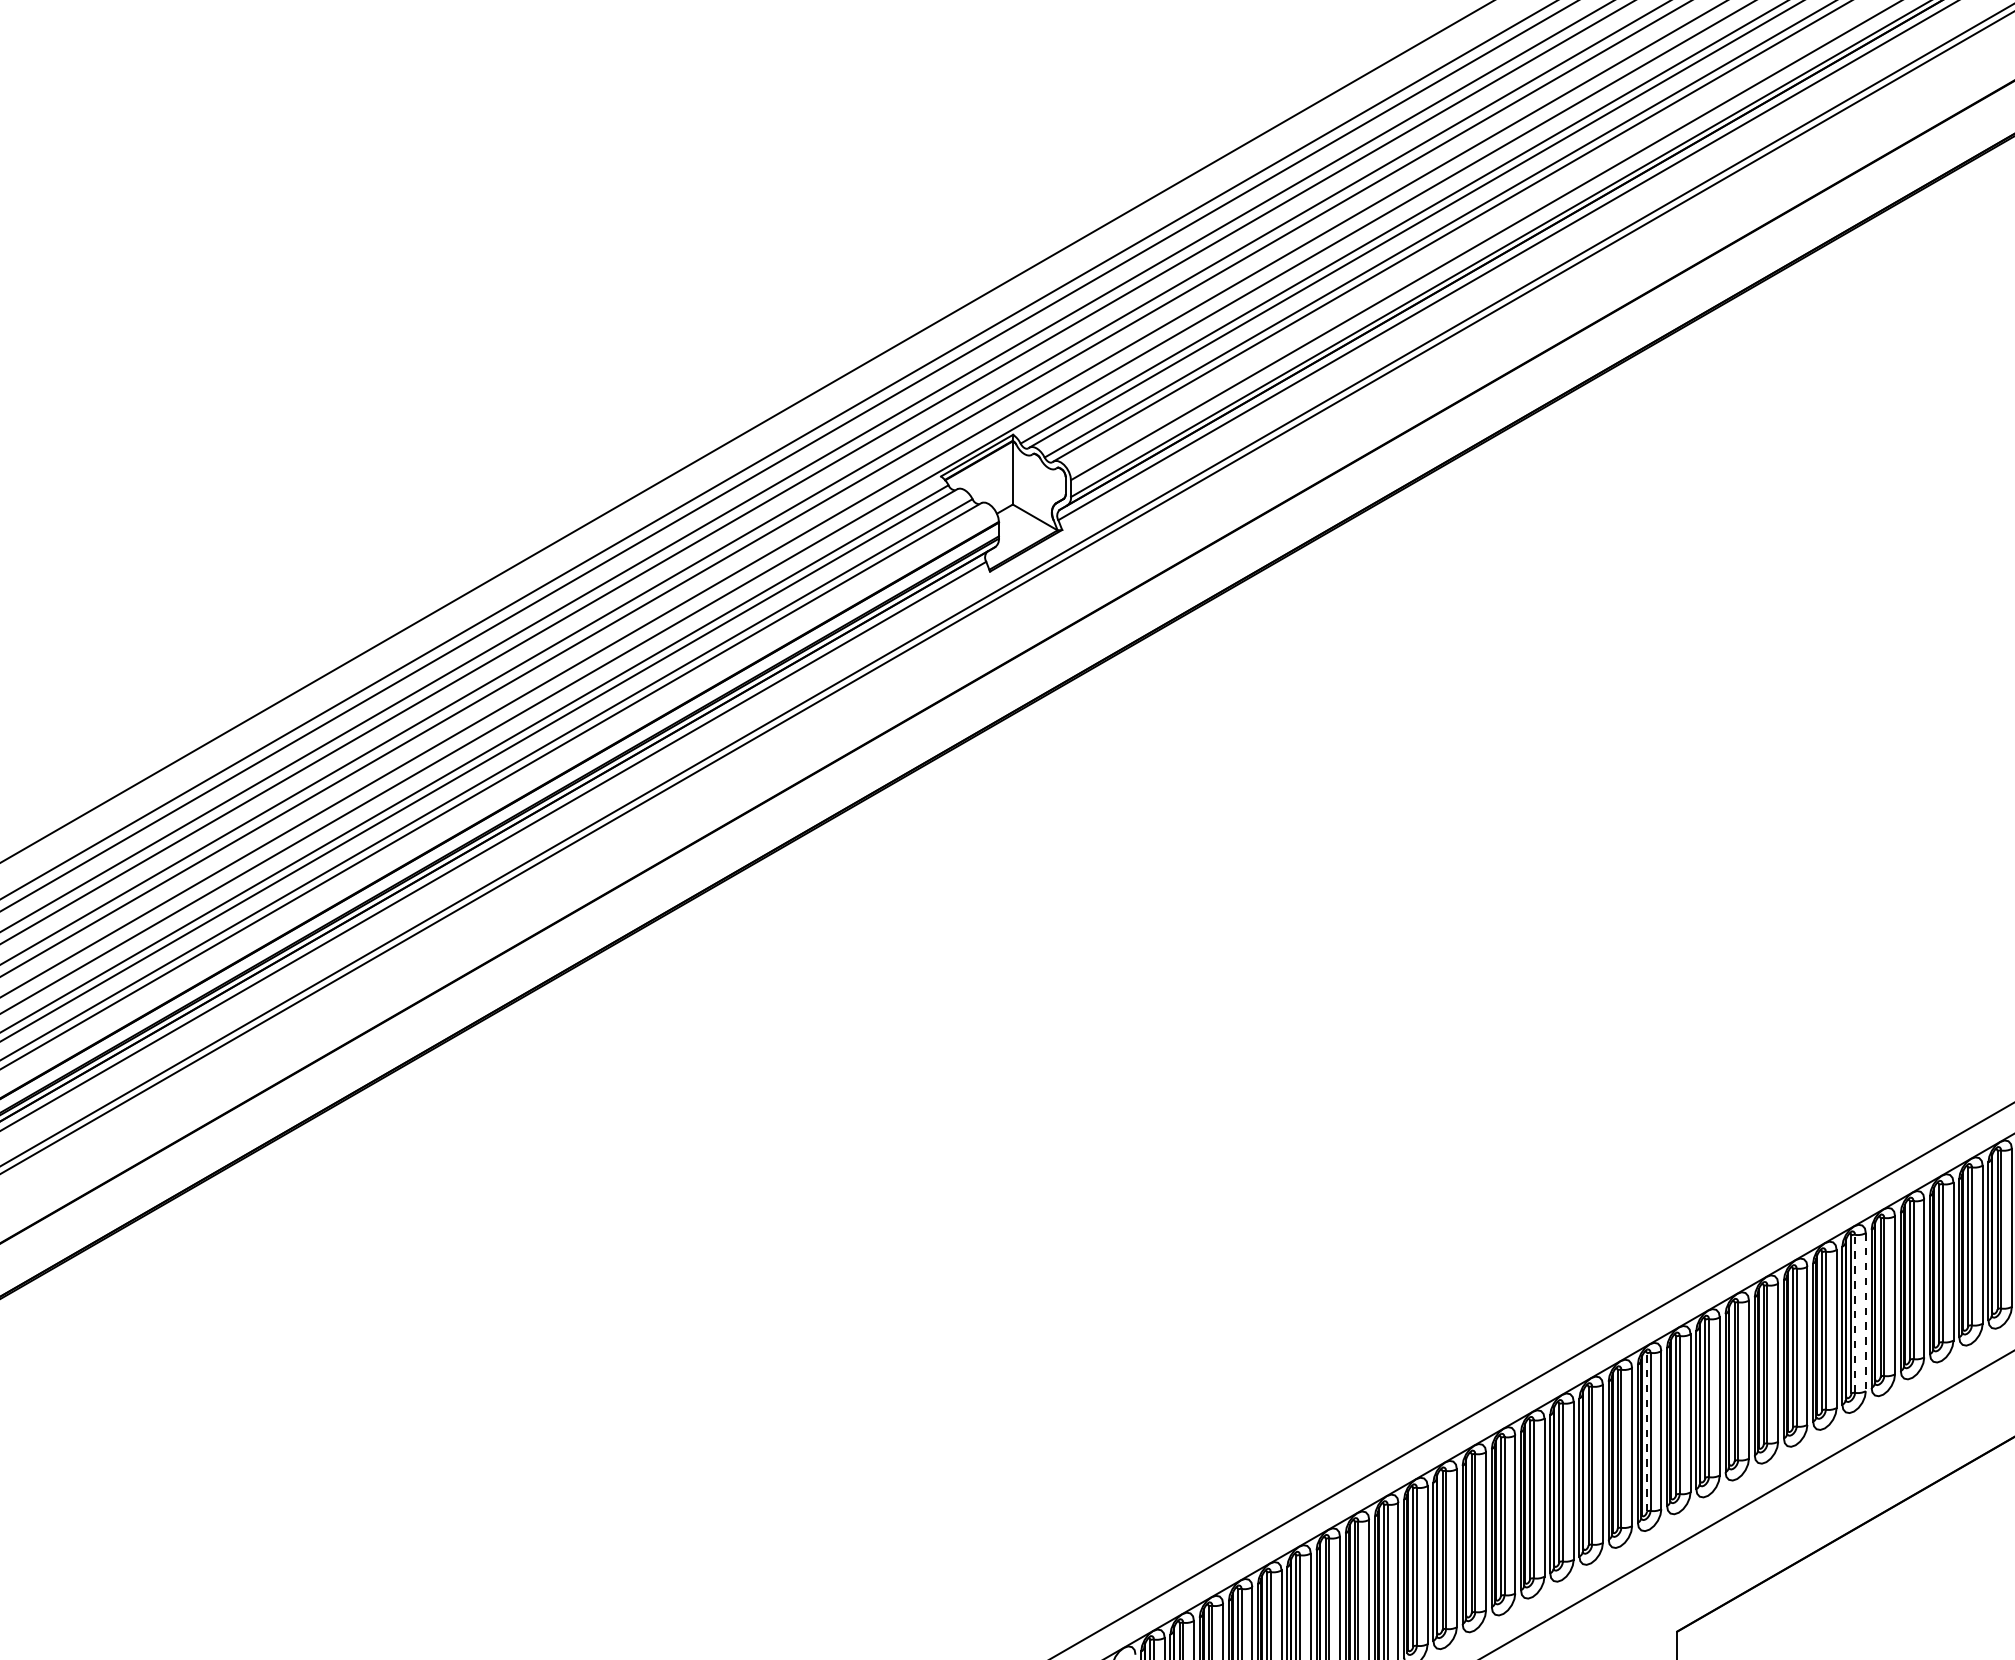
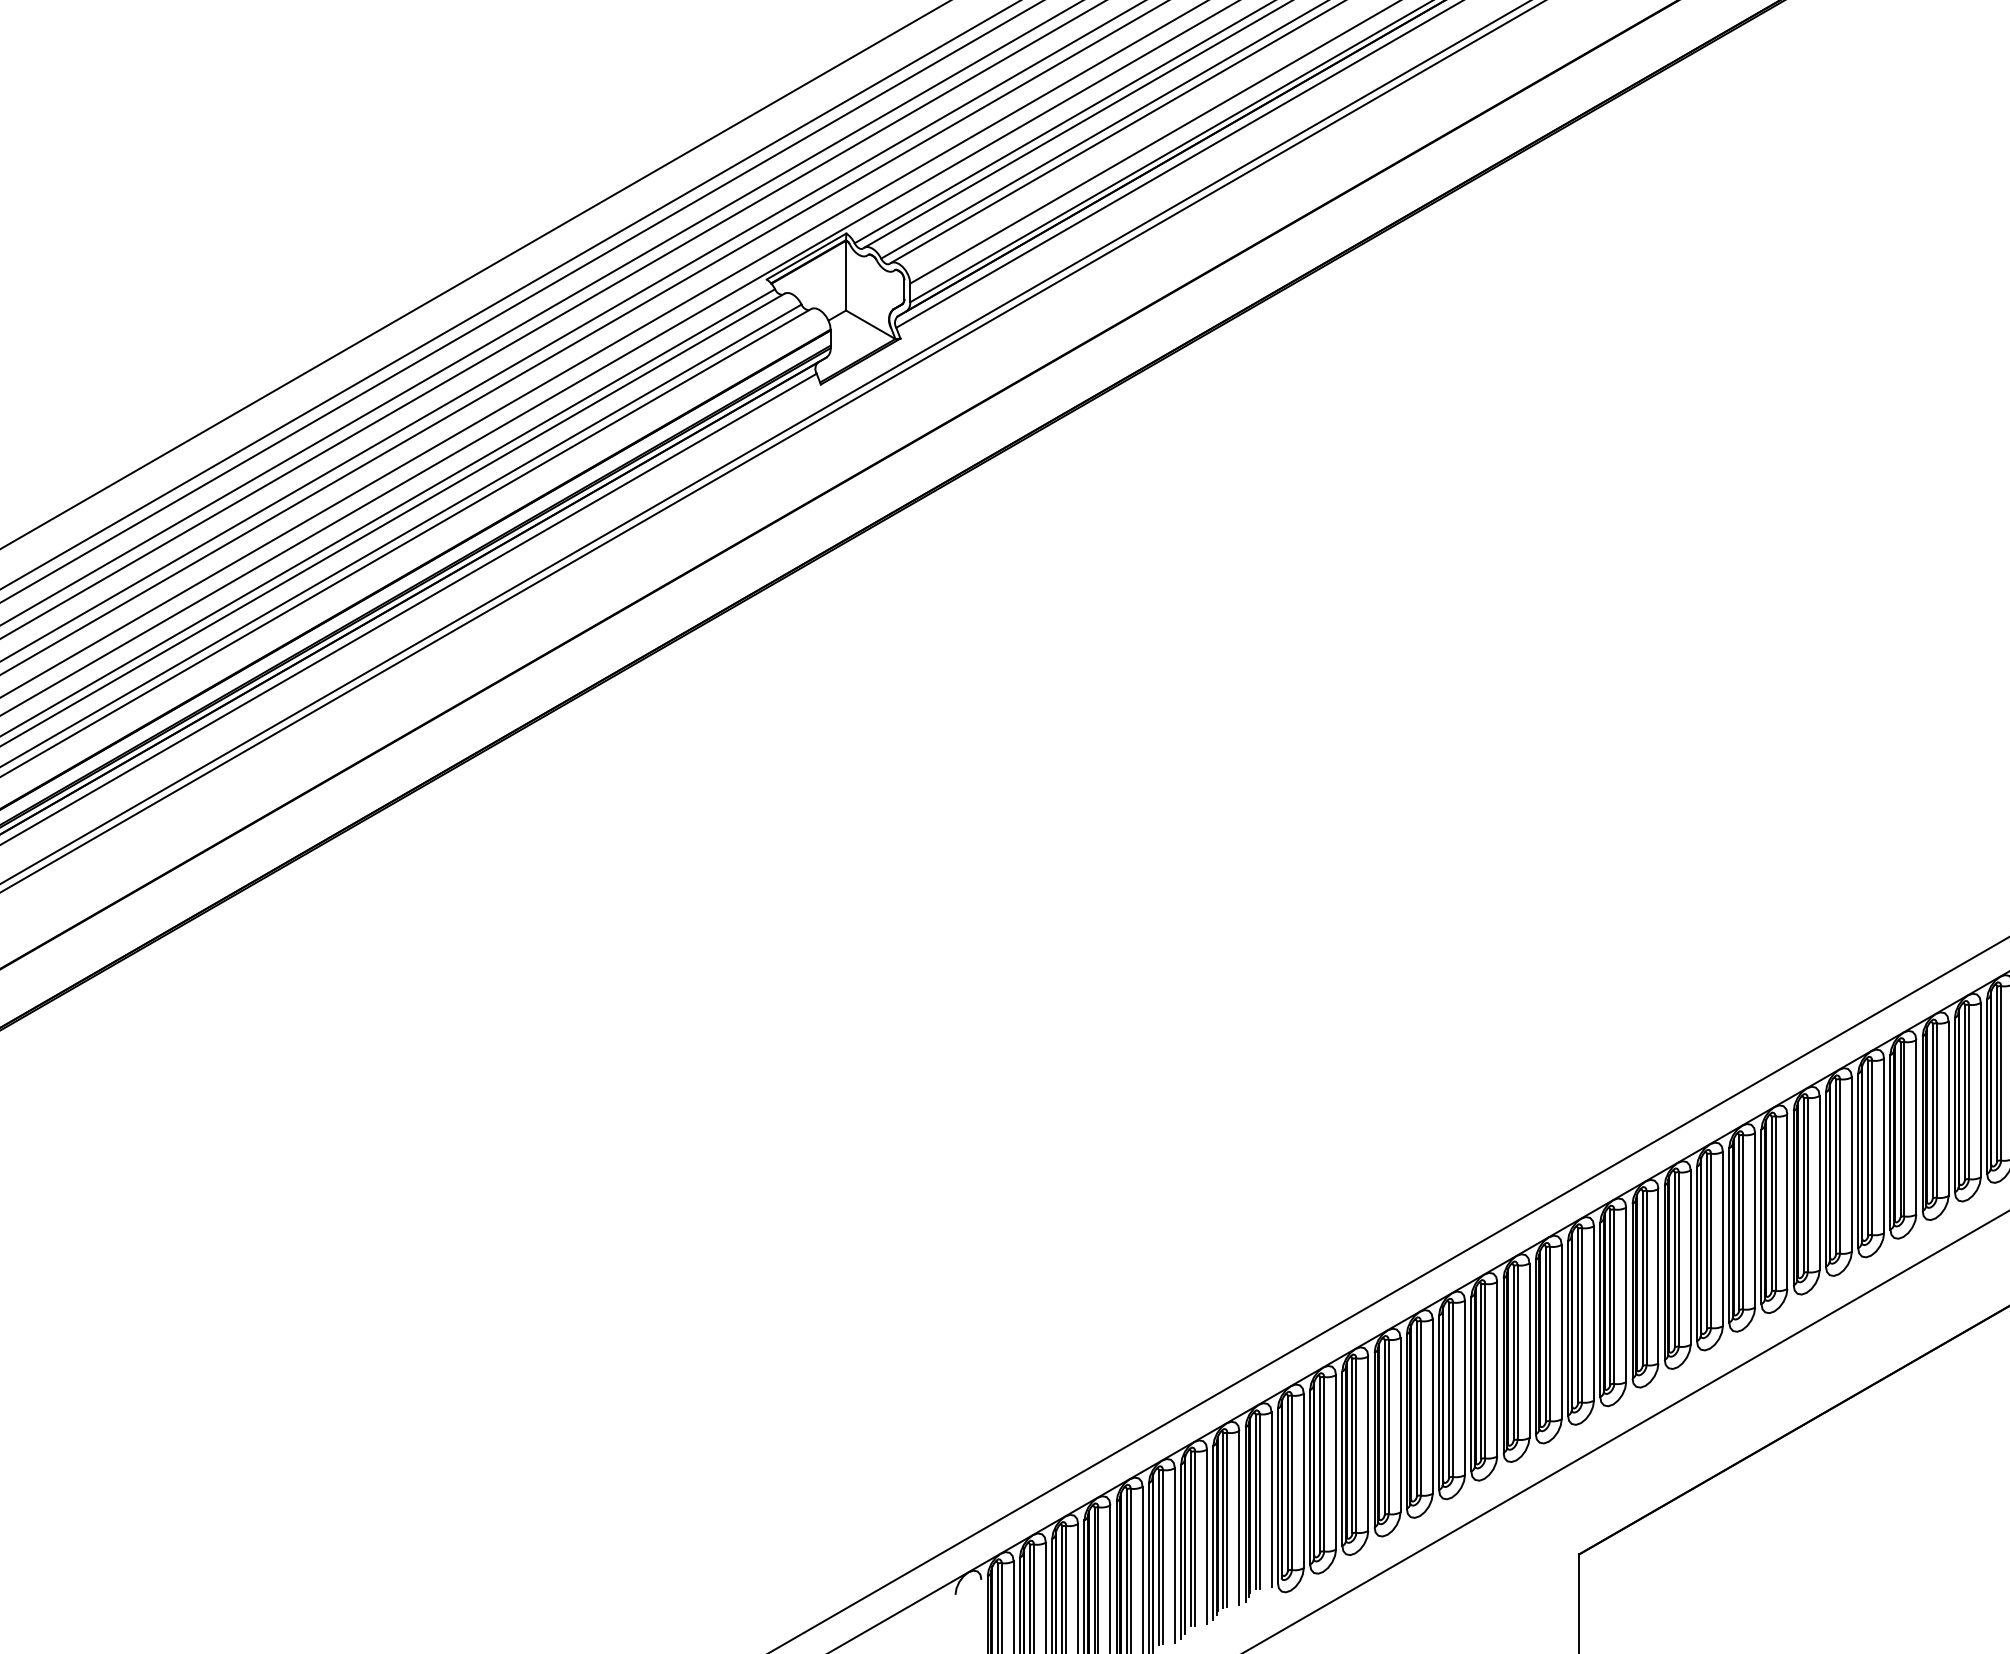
line: (1865, 1312) -> (1787, 1202), dashed -> solid
line: (1855, 1313) -> (1775, 1203), dashed -> solid
line: (1646, 1431) -> (1545, 1333), dashed -> solid

